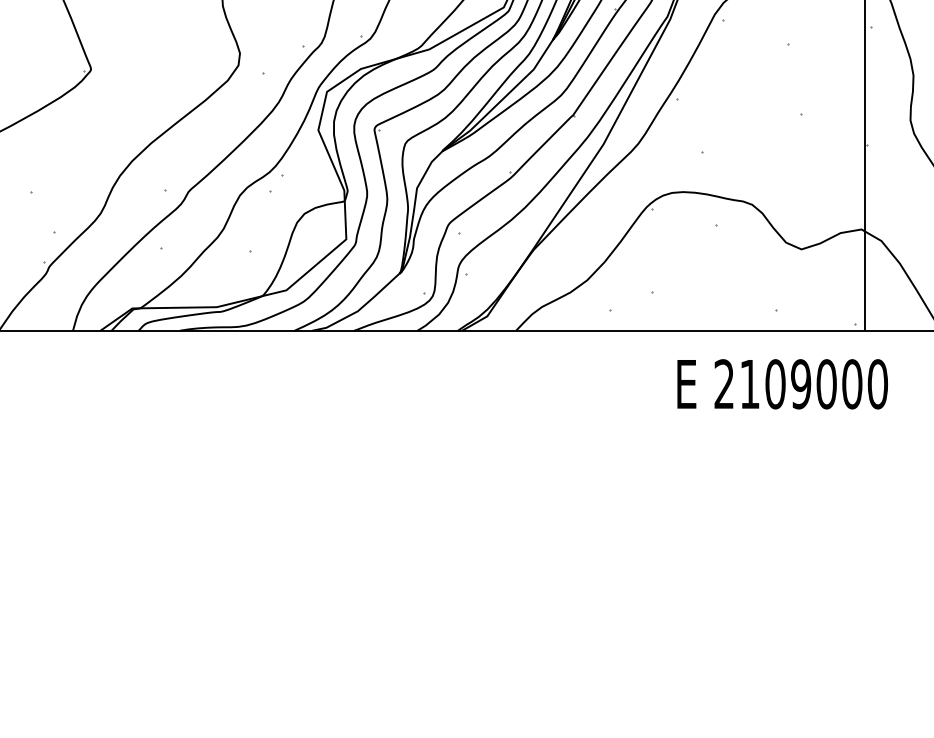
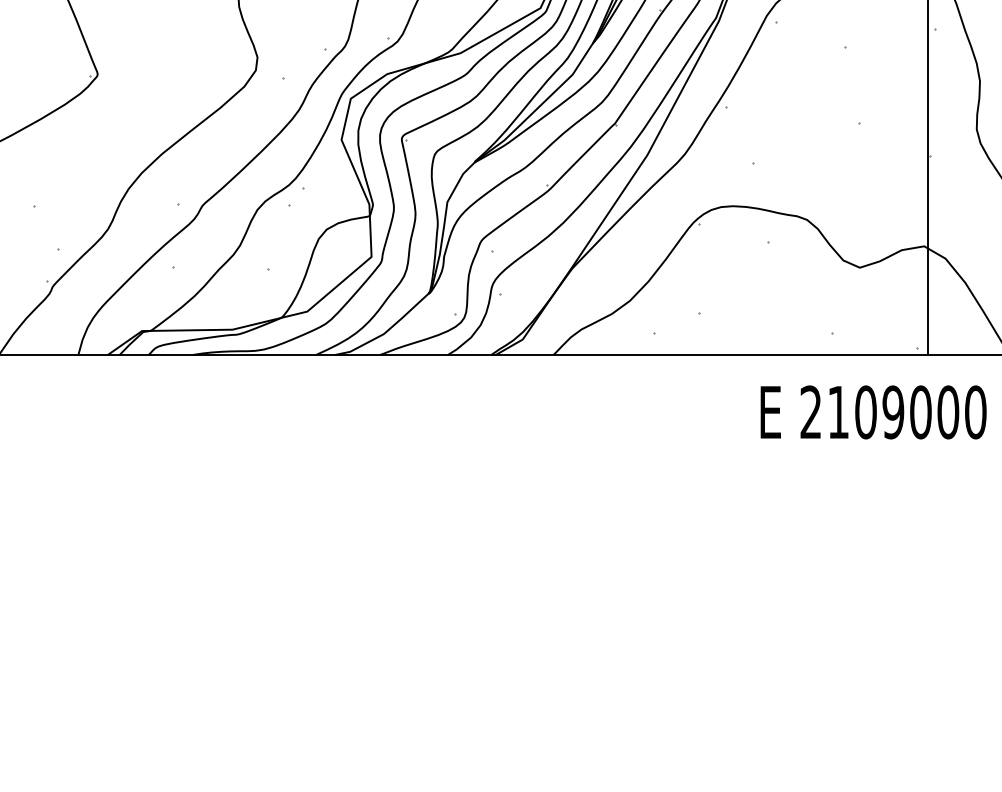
text: (782, 384) -> (873, 412), moved

